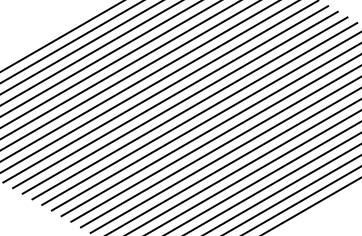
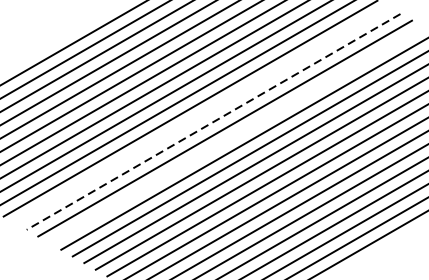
line: (170, 97) -> (202, 115), removed
line: (180, 102) -> (213, 121), solid -> dashed
line: (199, 113) -> (236, 134), removed

